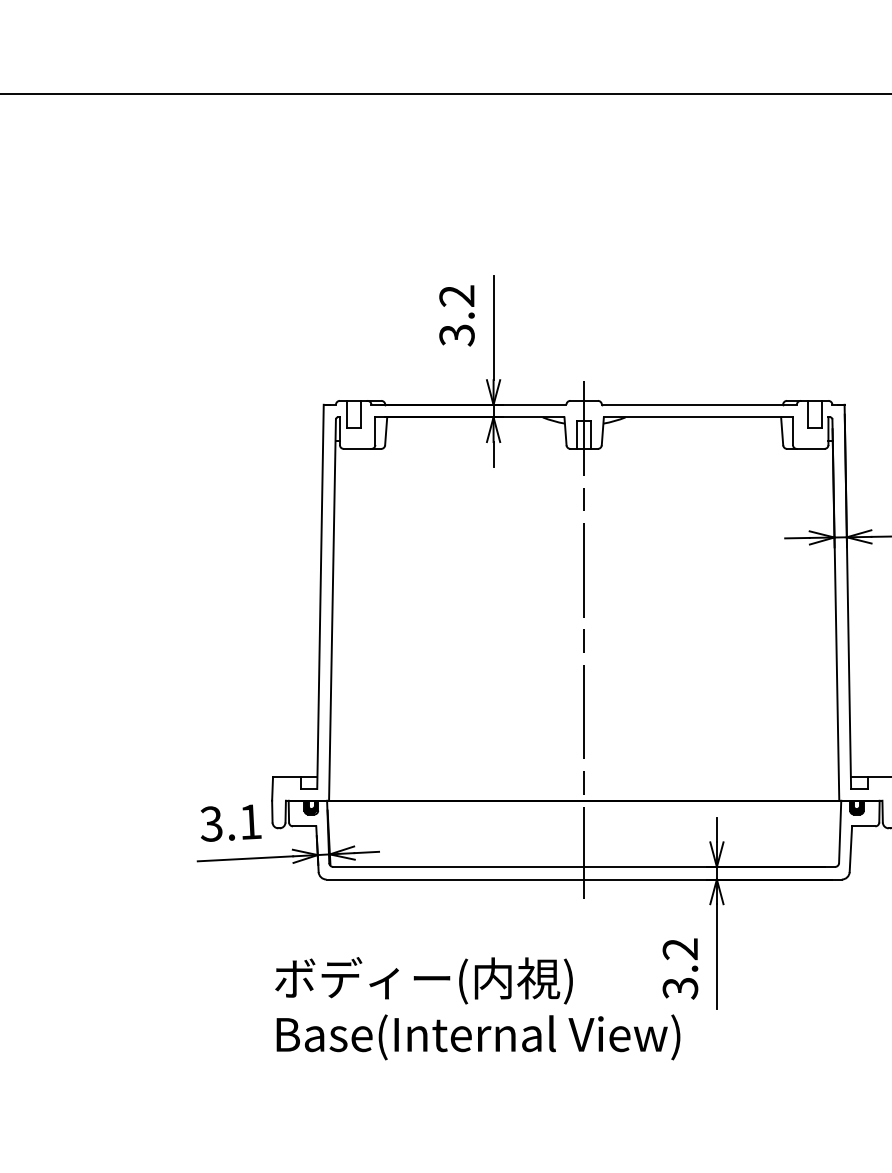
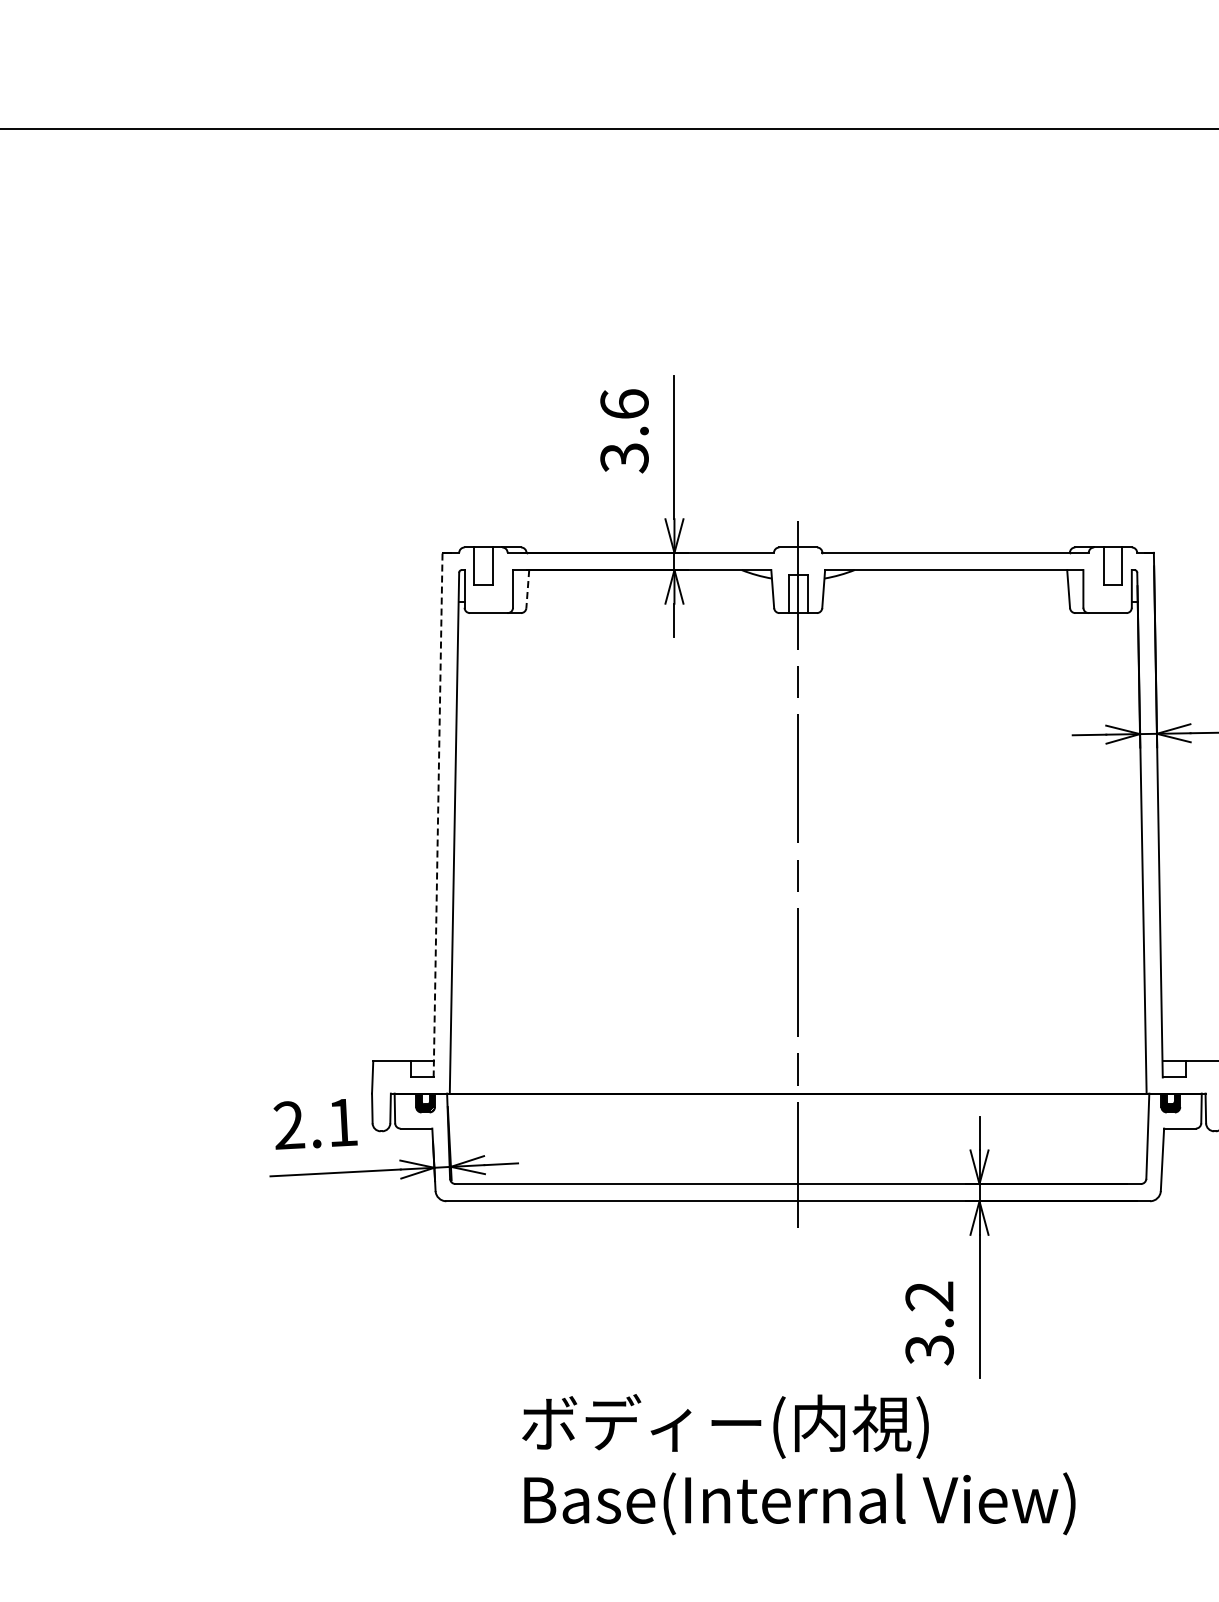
text: (456, 296) -> (624, 404), 3.2 -> 3.6
line: (385, 431) -> (527, 589), solid -> dashed
line: (320, 596) -> (438, 814), solid -> dashed
text: (211, 824) -> (289, 1125), 3.1 -> 2.1
text: (477, 1008) -> (798, 1464), moved

